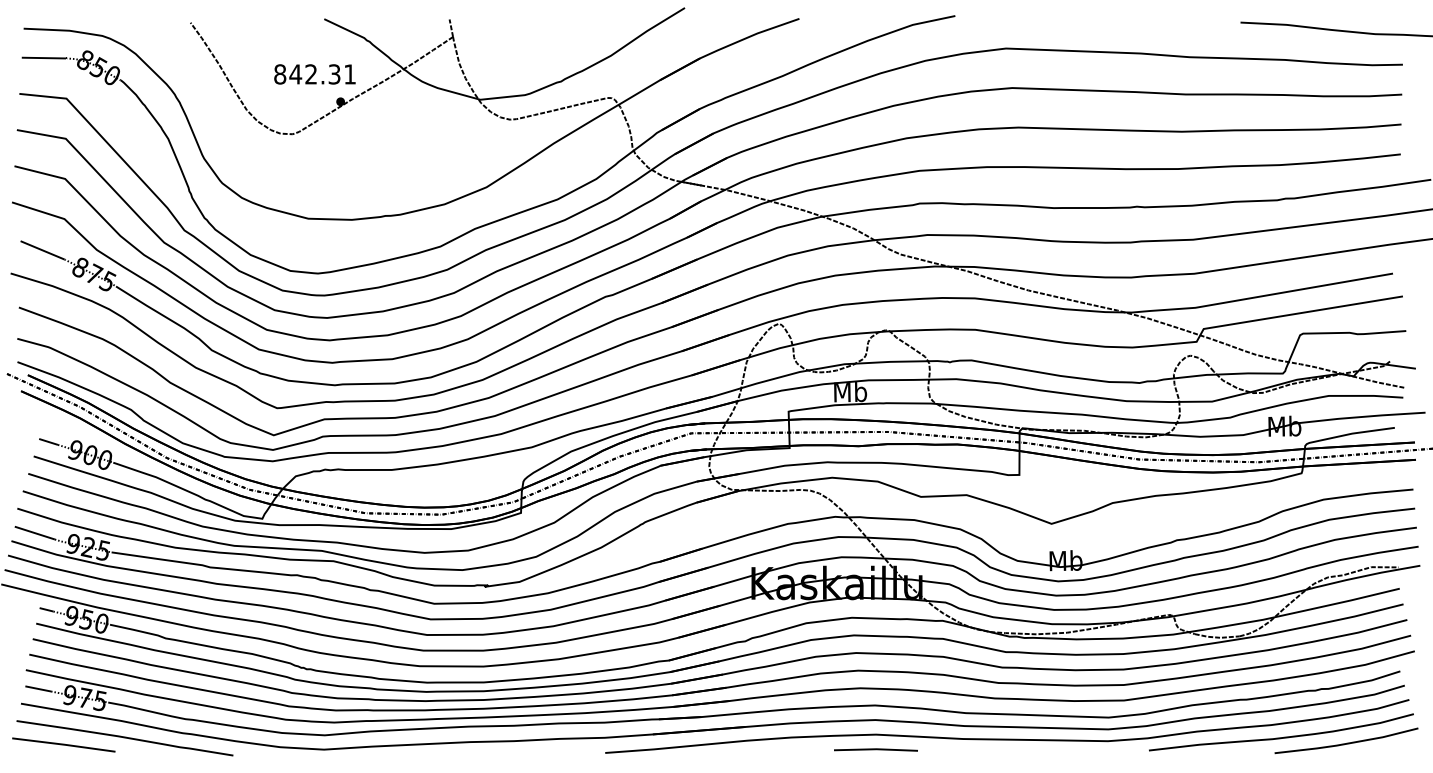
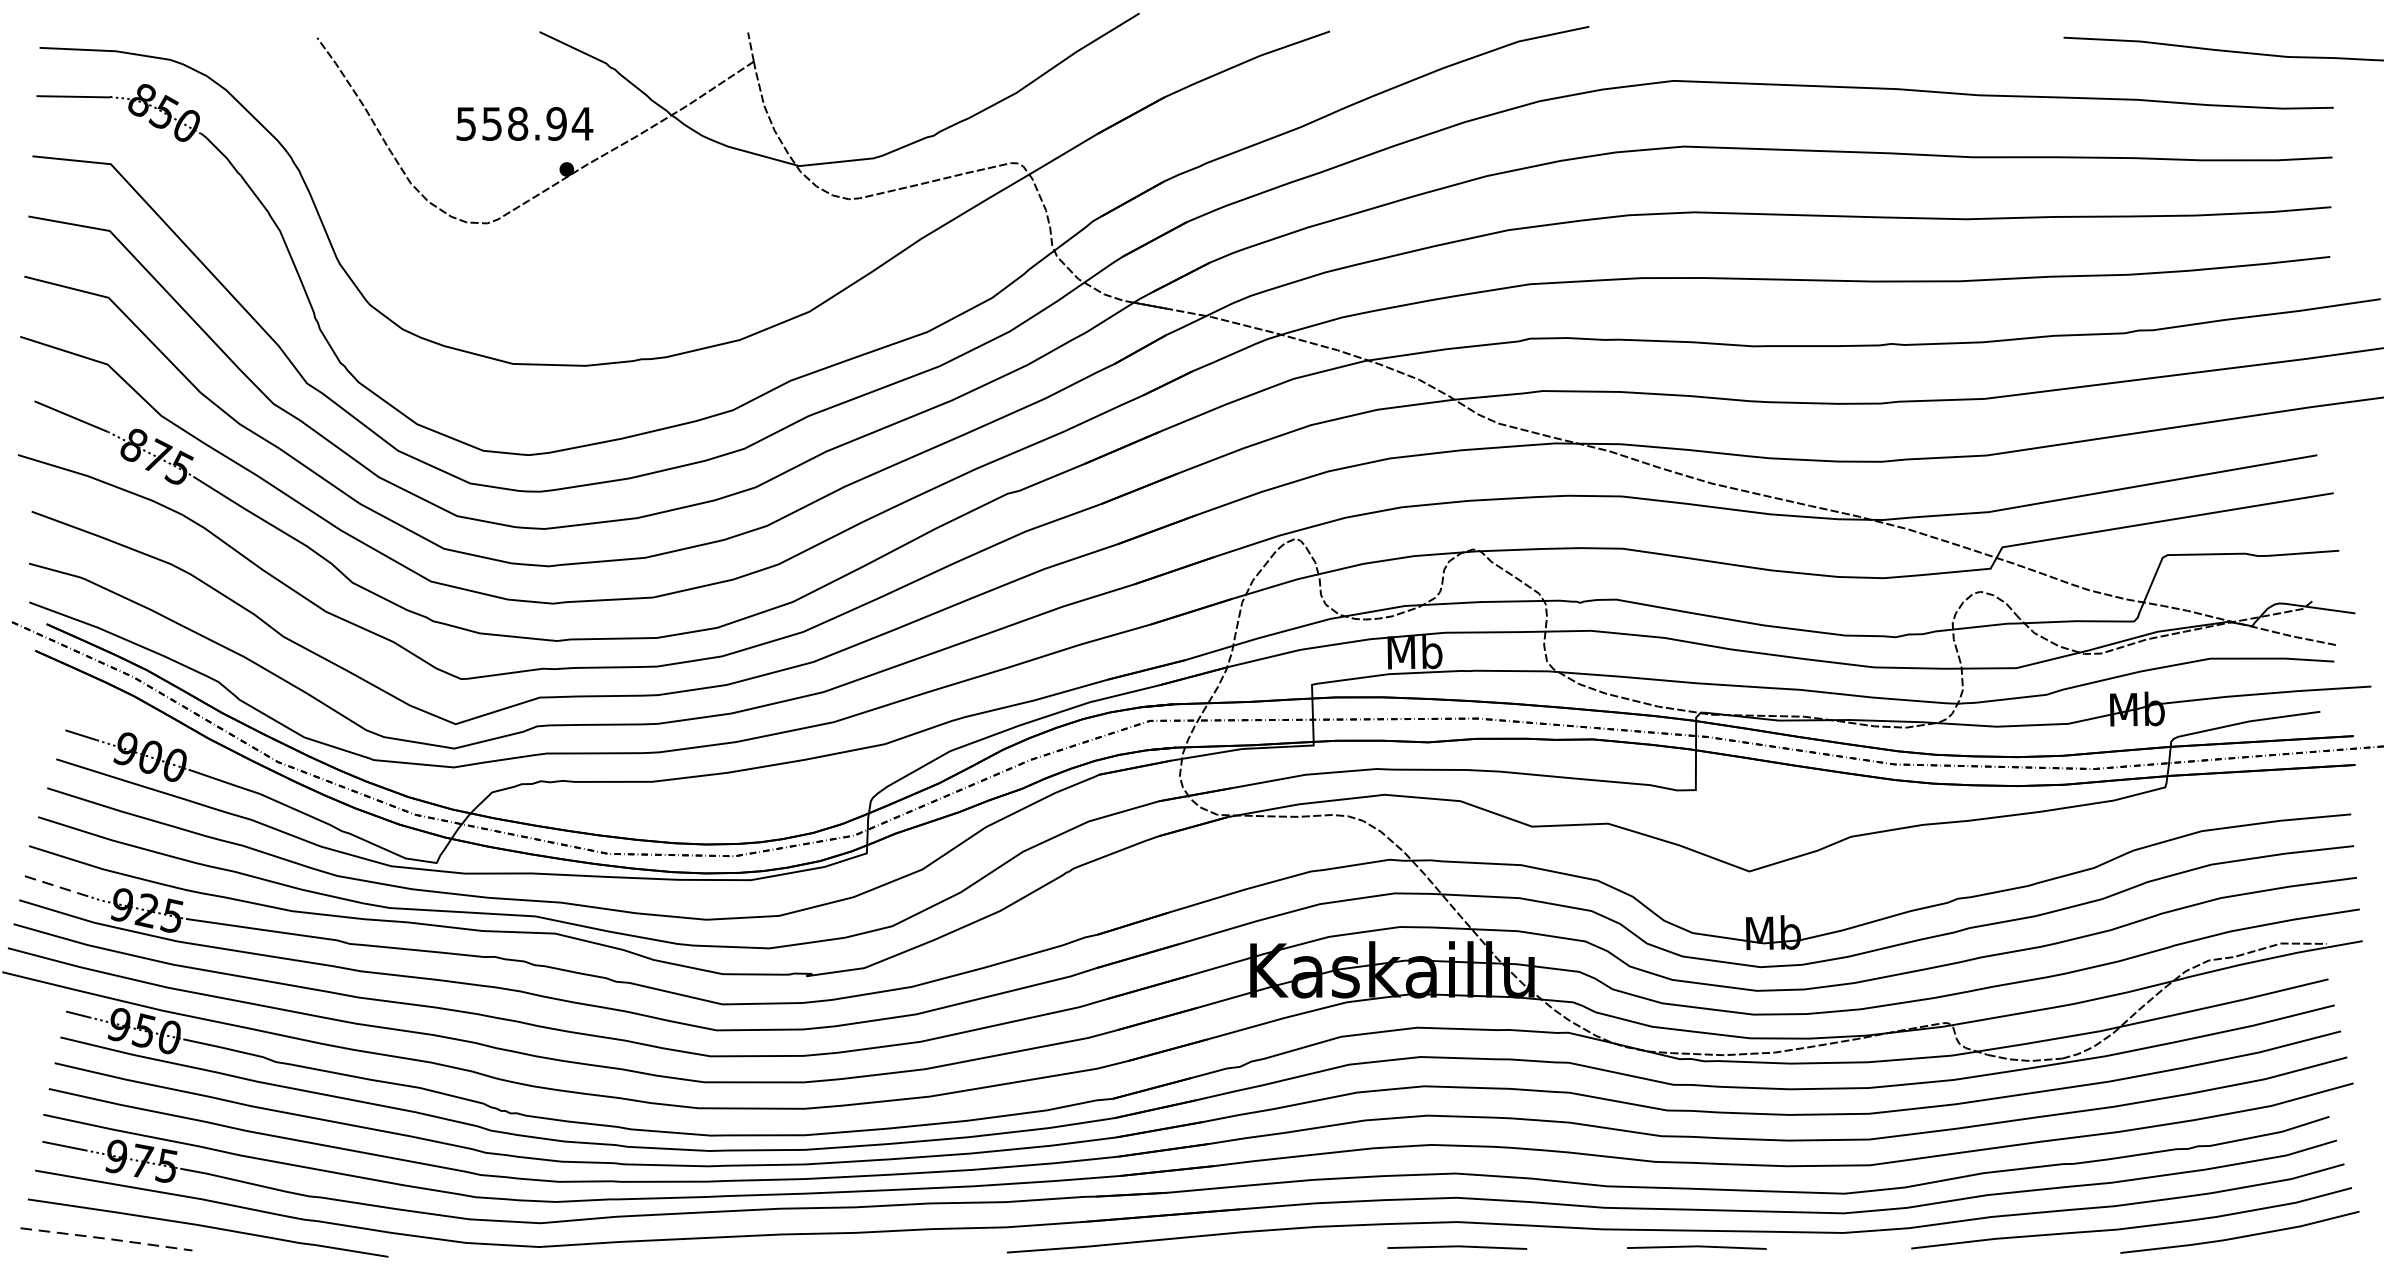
text: (315, 74) -> (525, 124), 842.31 -> 558.94
line: (35, 533) -> (59, 887), solid -> dashed
line: (64, 744) -> (107, 1238), solid -> dashed
line: (1019, 749) -> (1695, 1246), added

